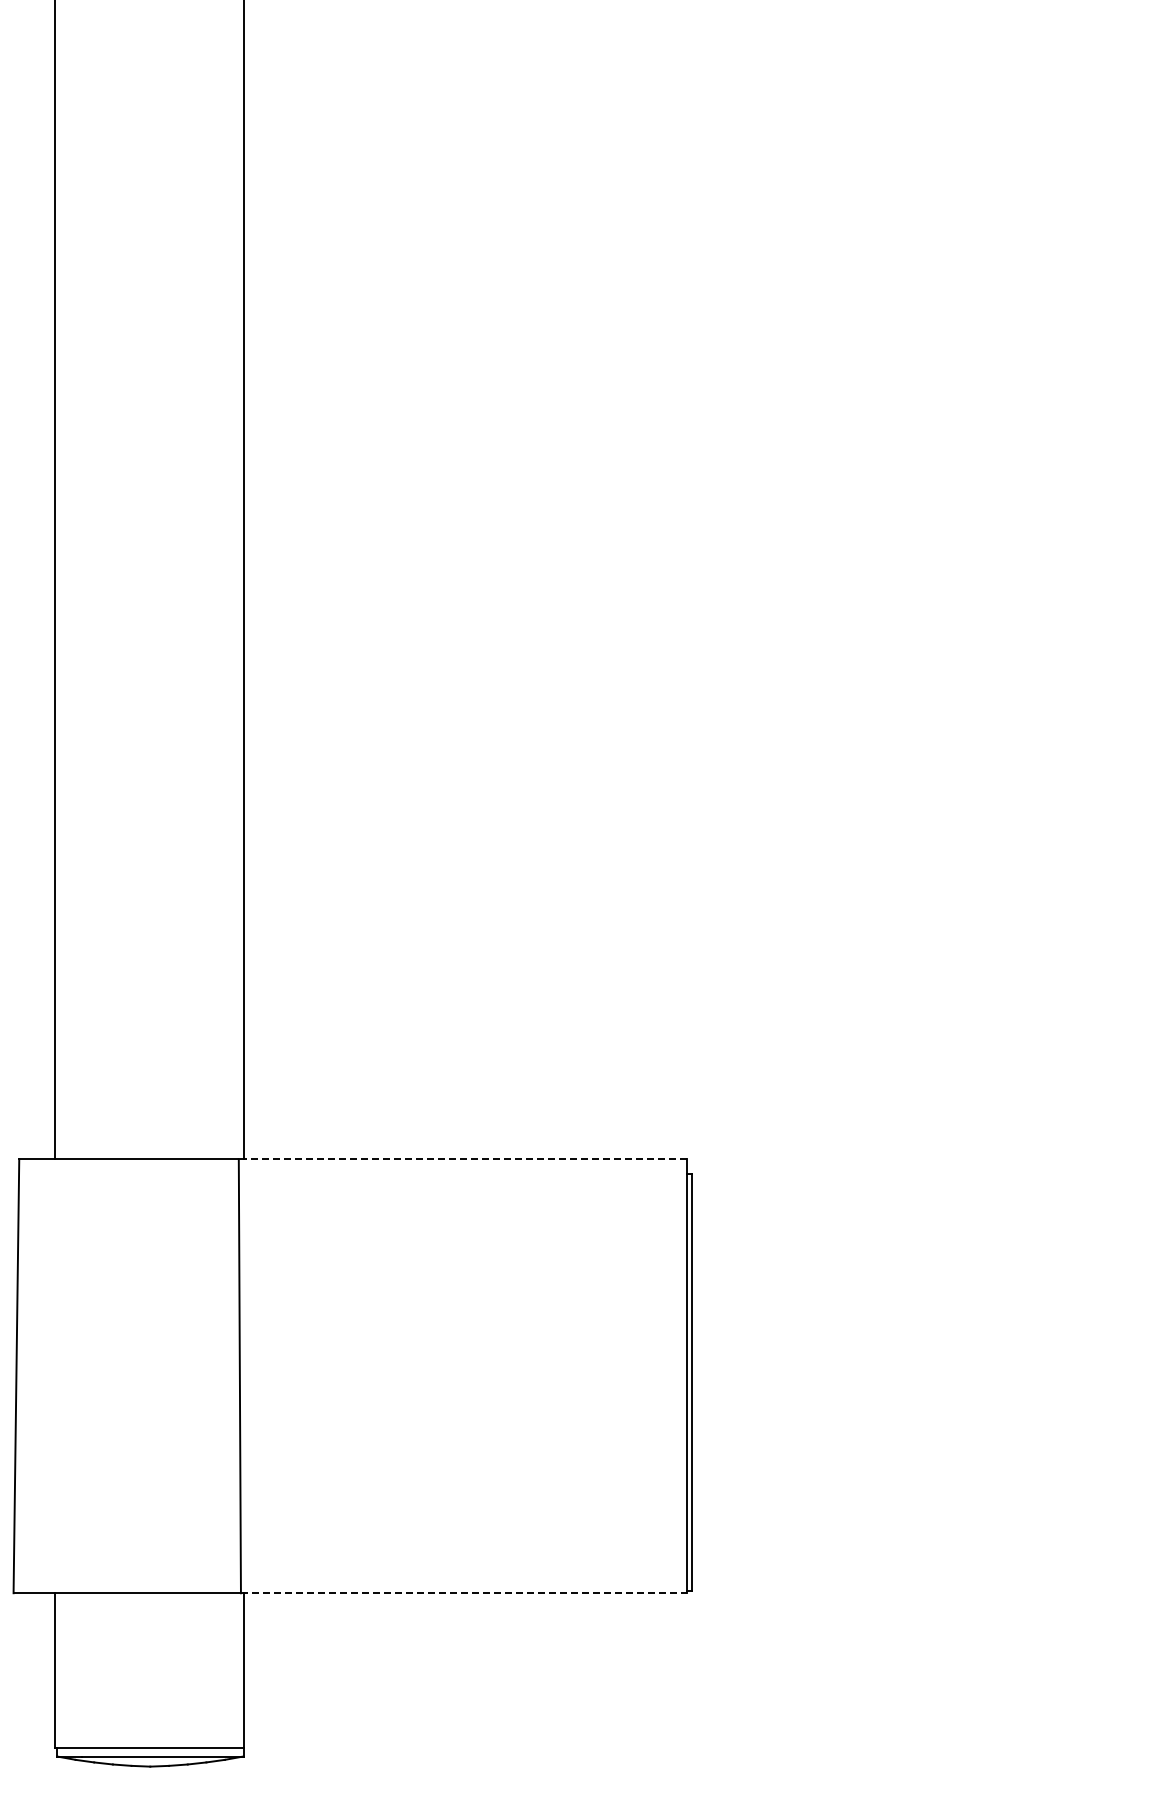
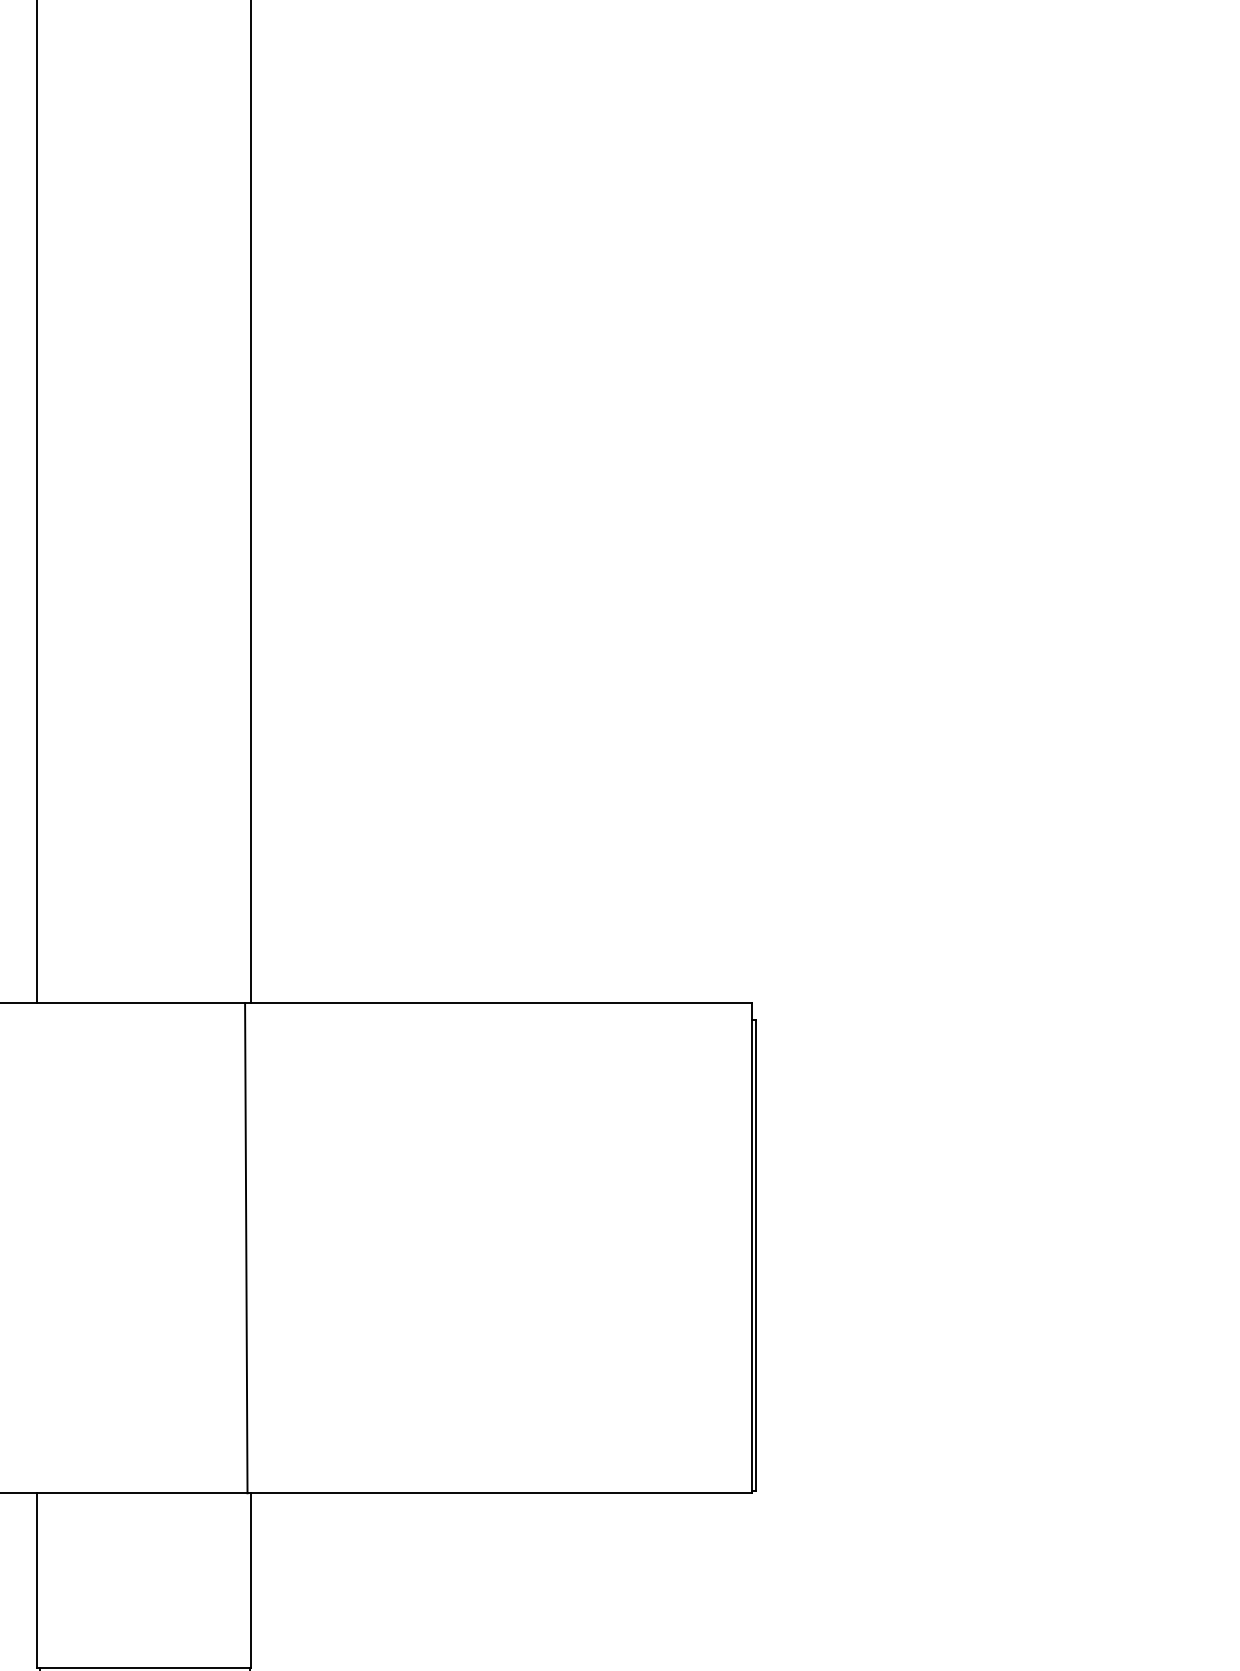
line: (462, 1159) -> (497, 1003), dashed -> solid
line: (464, 1593) -> (499, 1493), dashed -> solid

